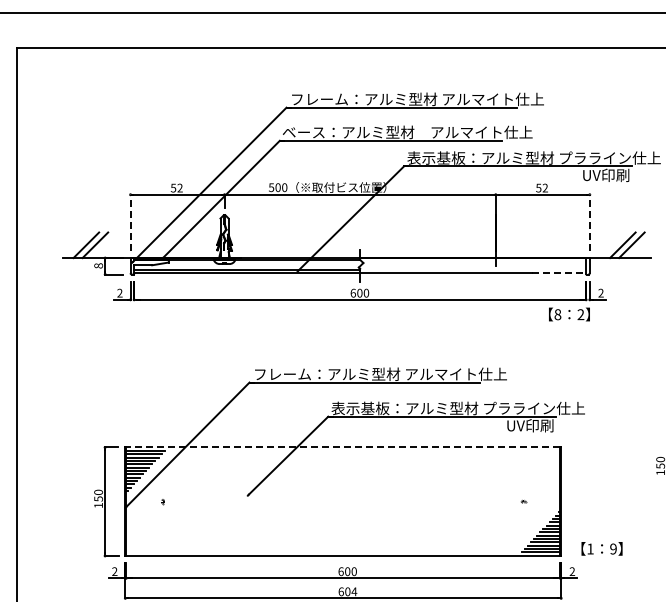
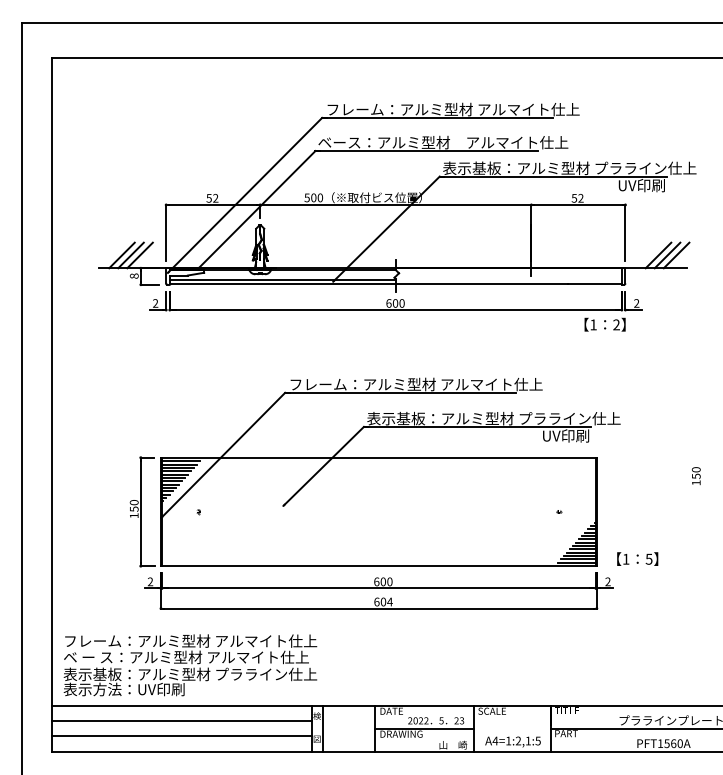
line: (130, 222) -> (166, 232), dashed -> solid
line: (589, 222) -> (625, 232), dashed -> solid
line: (103, 245) -> (139, 255), added
line: (640, 245) -> (676, 255), added
line: (558, 273) -> (594, 283), dashed -> solid
text: (557, 314) -> (593, 324), 8 -> 1
line: (342, 447) -> (378, 457), dashed -> solid
text: (612, 548) -> (648, 558), 9 -> 5

